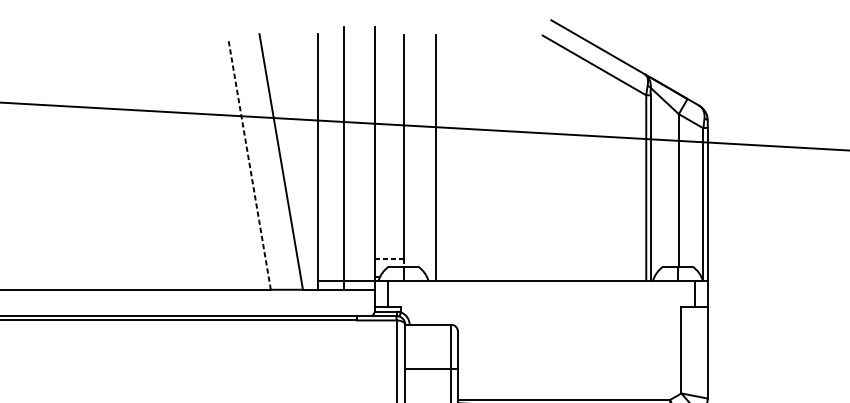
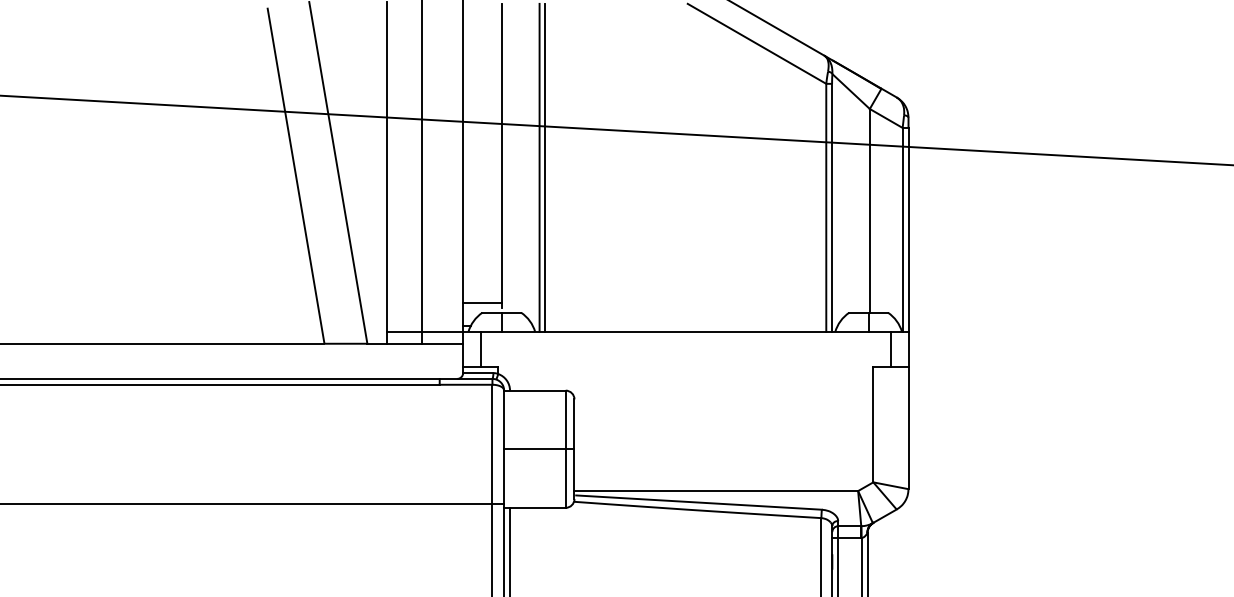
line: (431, 157) -> (539, 167), added
line: (249, 163) -> (296, 175), dashed -> solid
line: (389, 258) -> (482, 302), dashed -> solid

